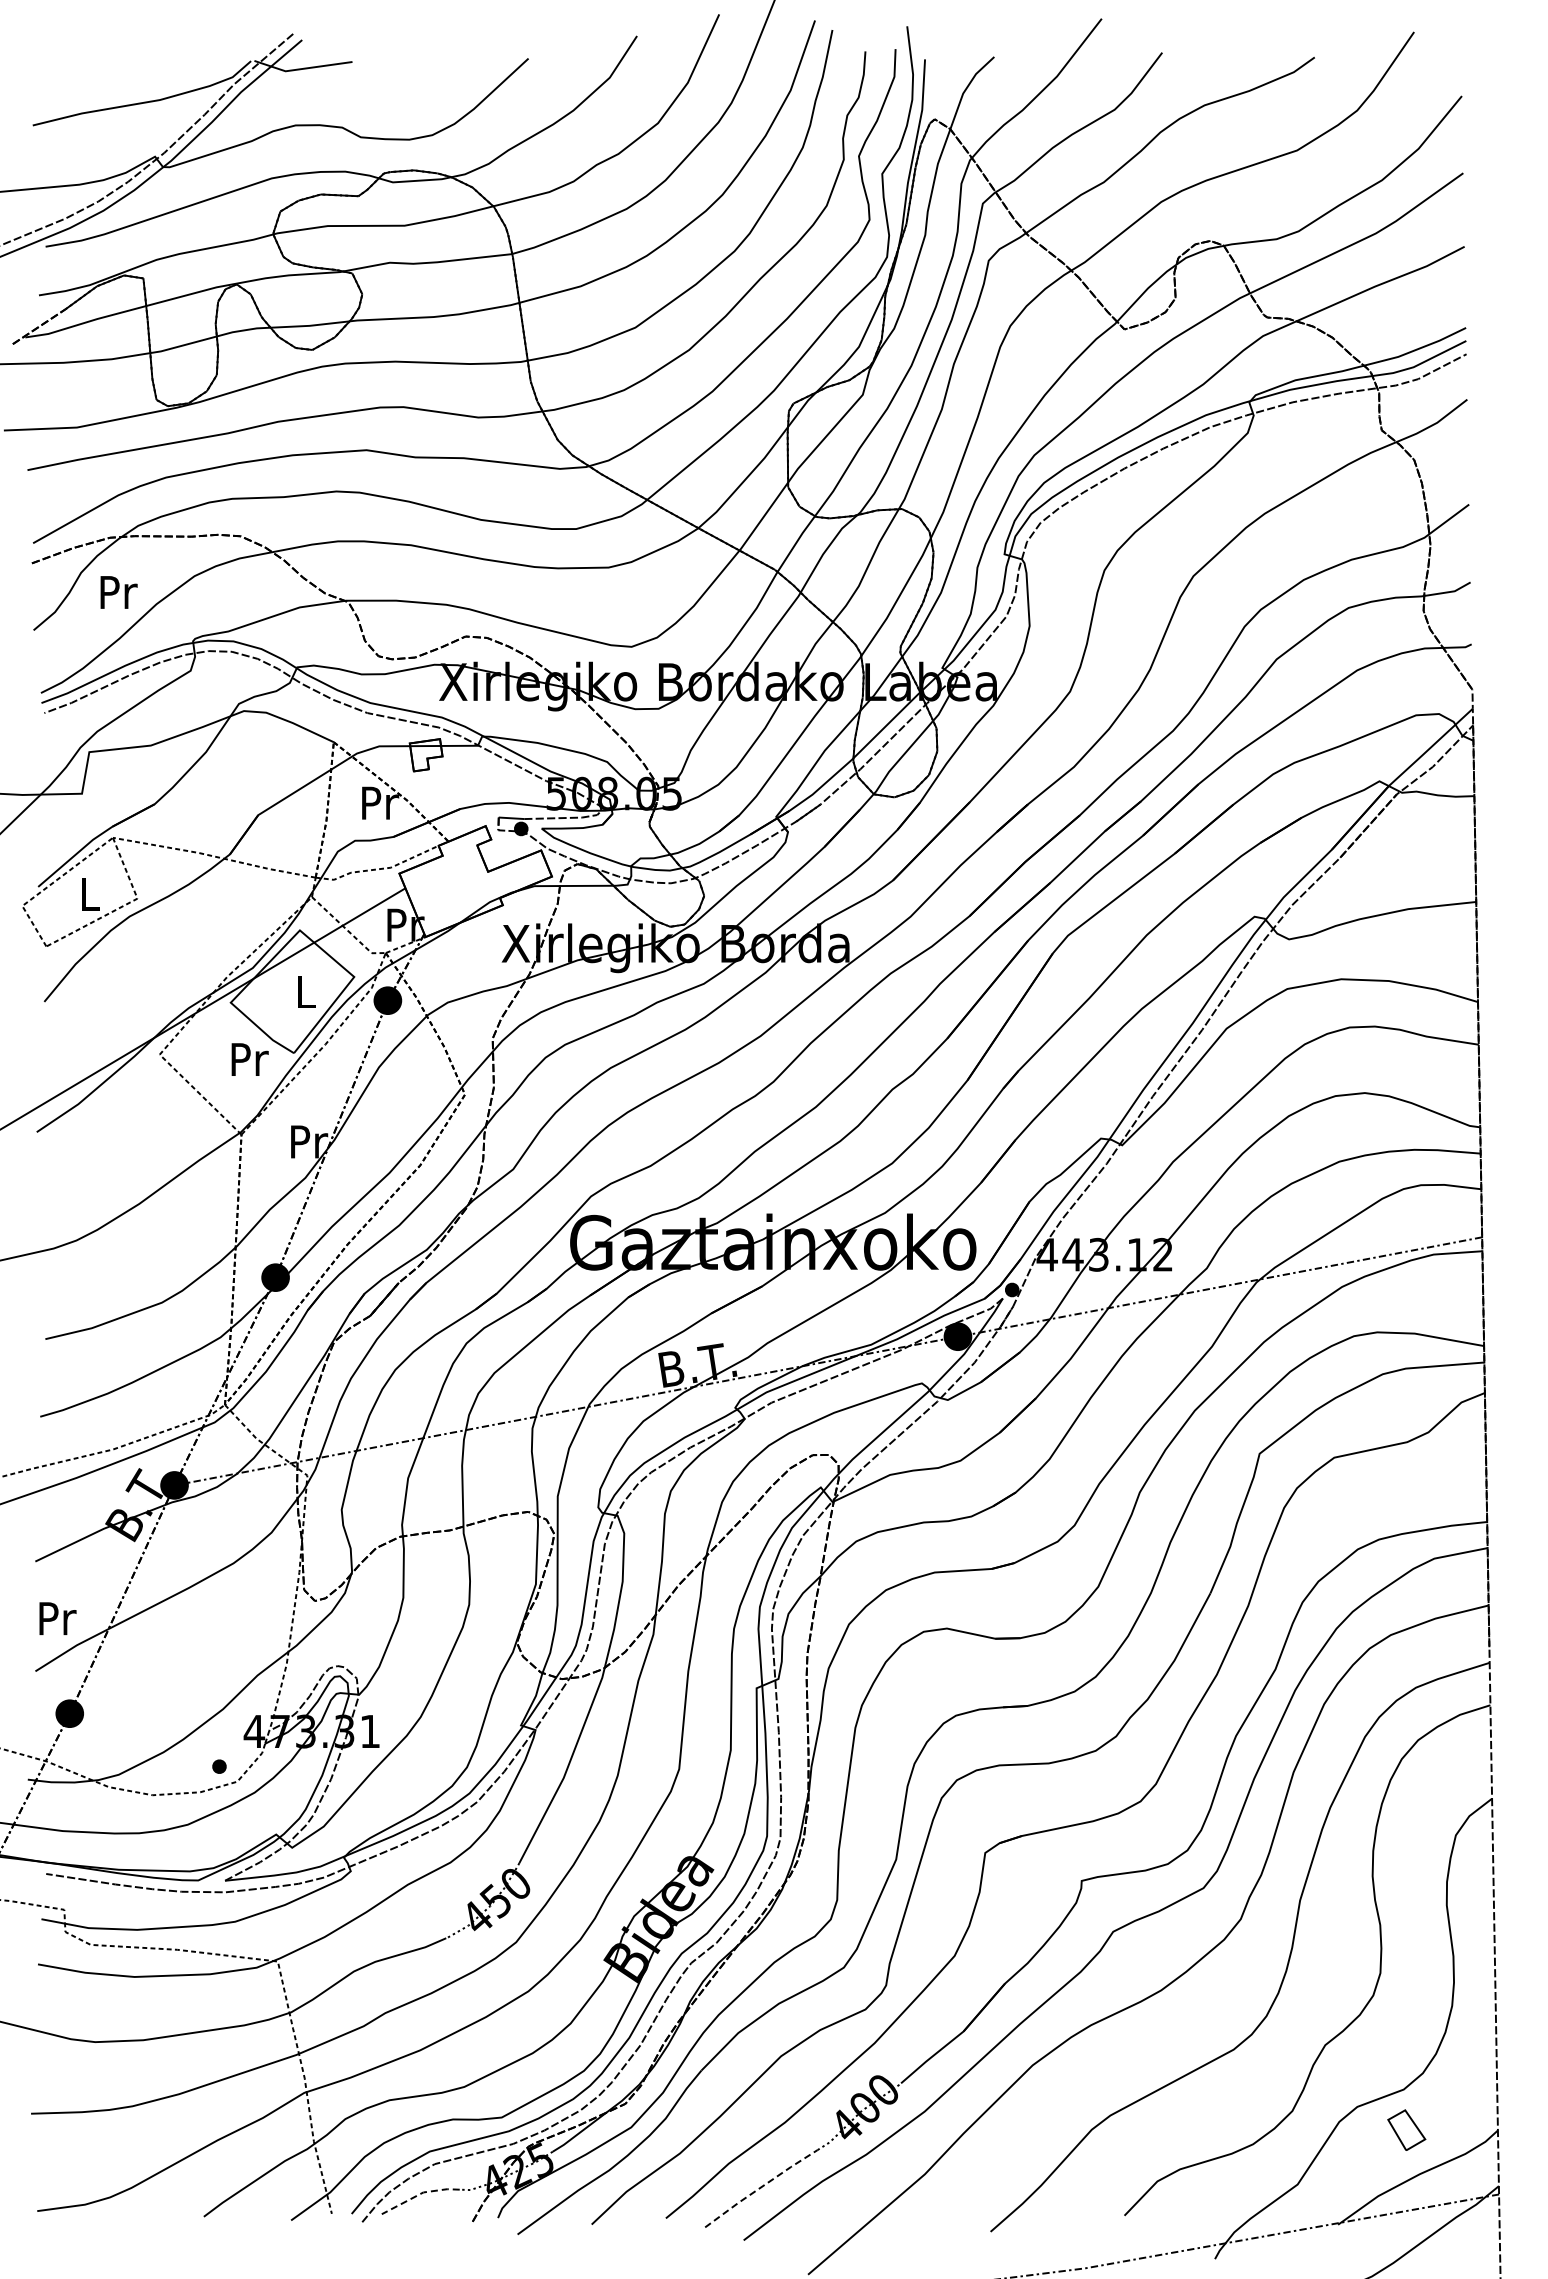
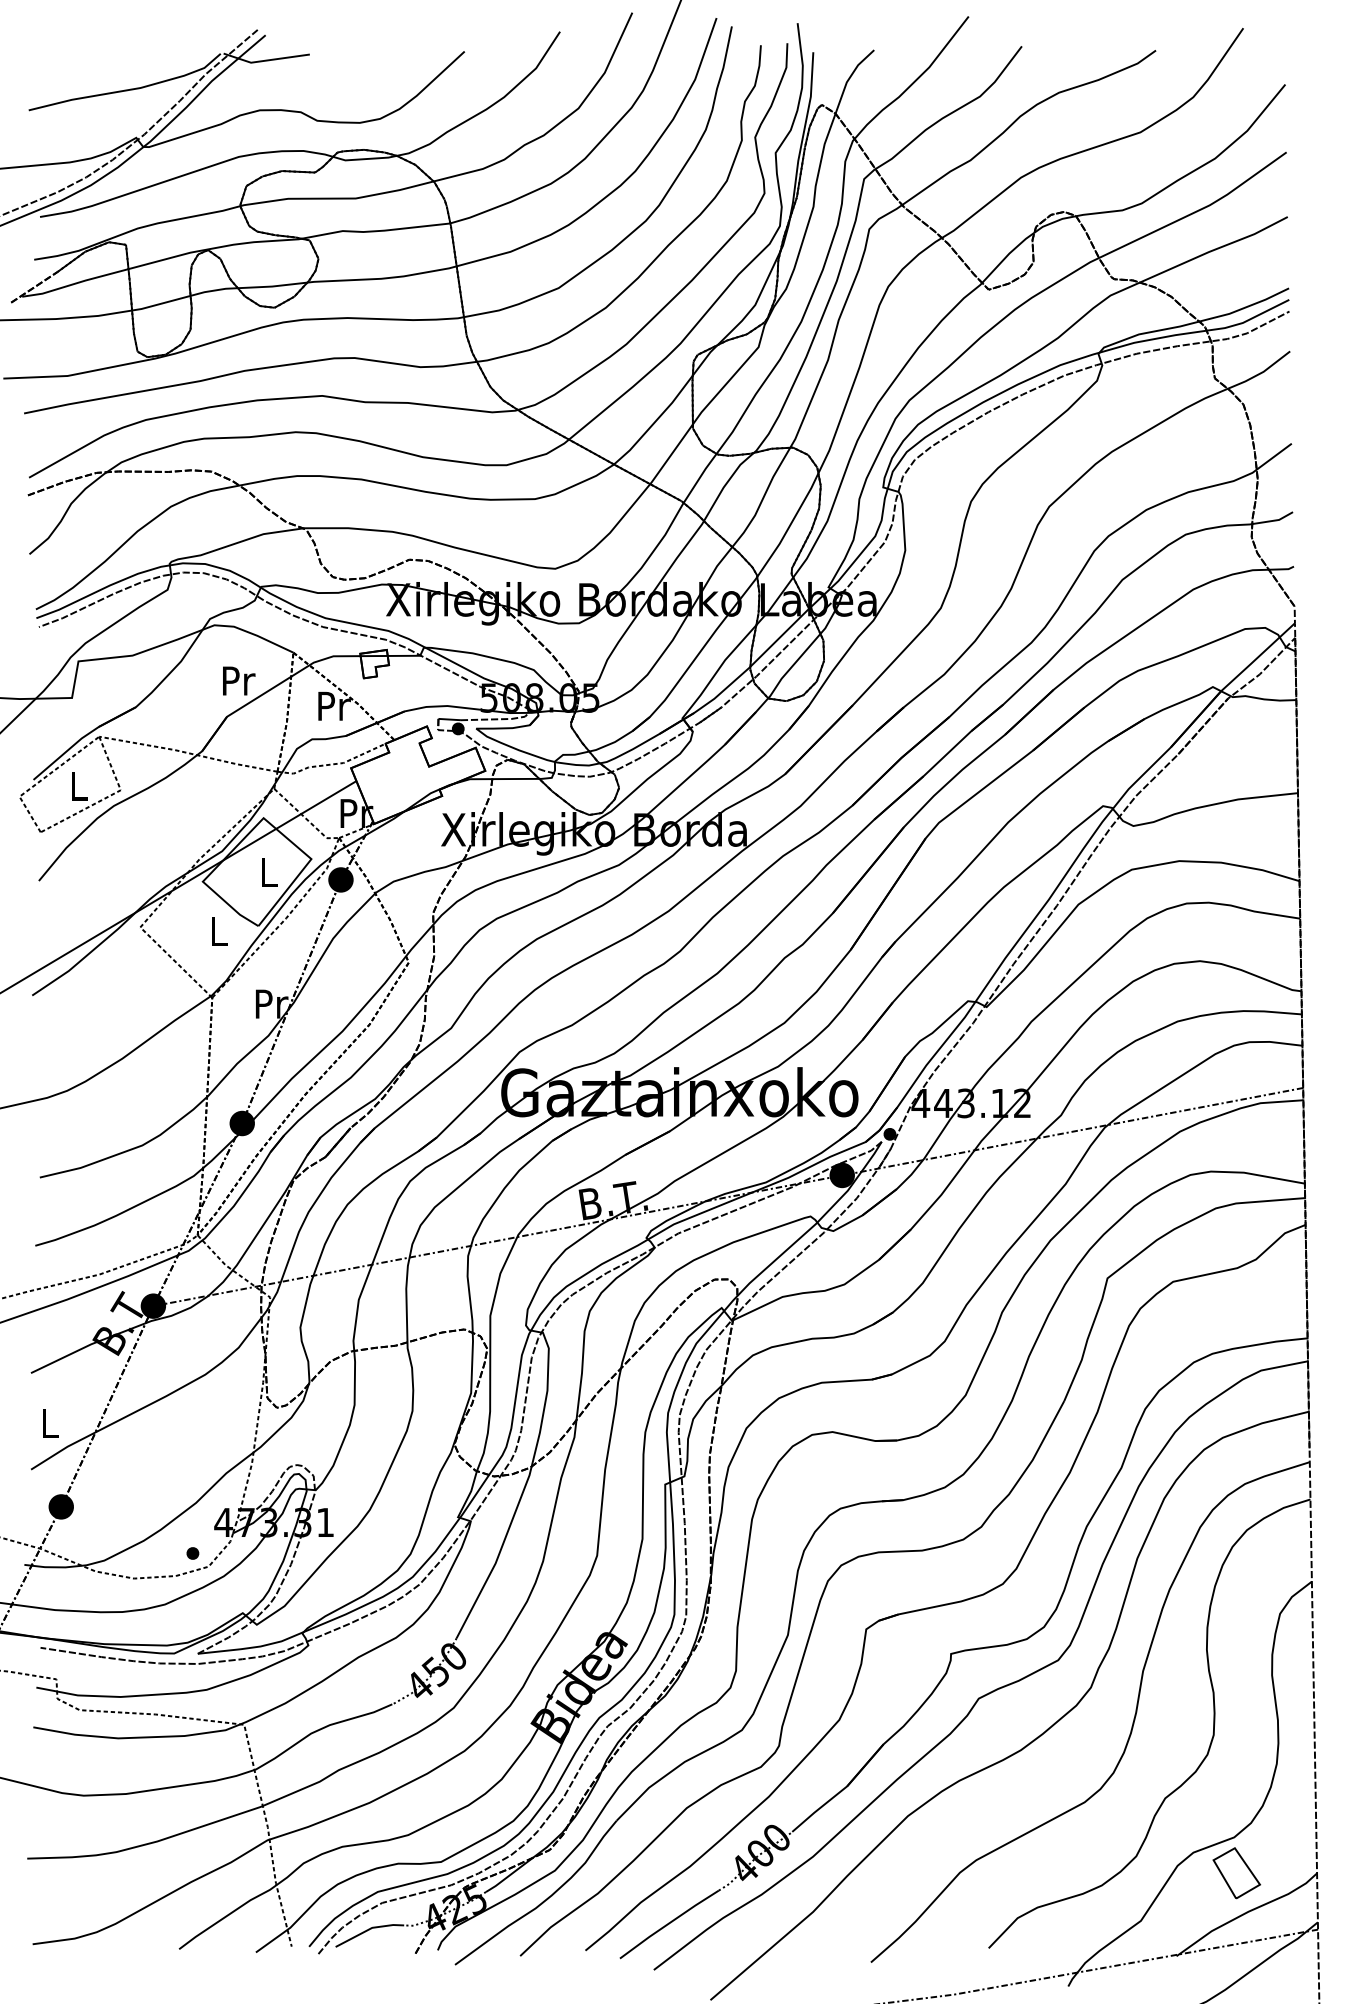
text: (118, 592) -> (238, 681), moved
text: (249, 1059) -> (219, 931), Pr -> L
text: (57, 1618) -> (50, 1423), Pr -> L
part: (1406, 2129) -> (1236, 1872), size x1.43
line: (760, 2187) -> (668, 1923), dashed -> solid
line: (419, 2194) -> (368, 1929), dashed -> solid

